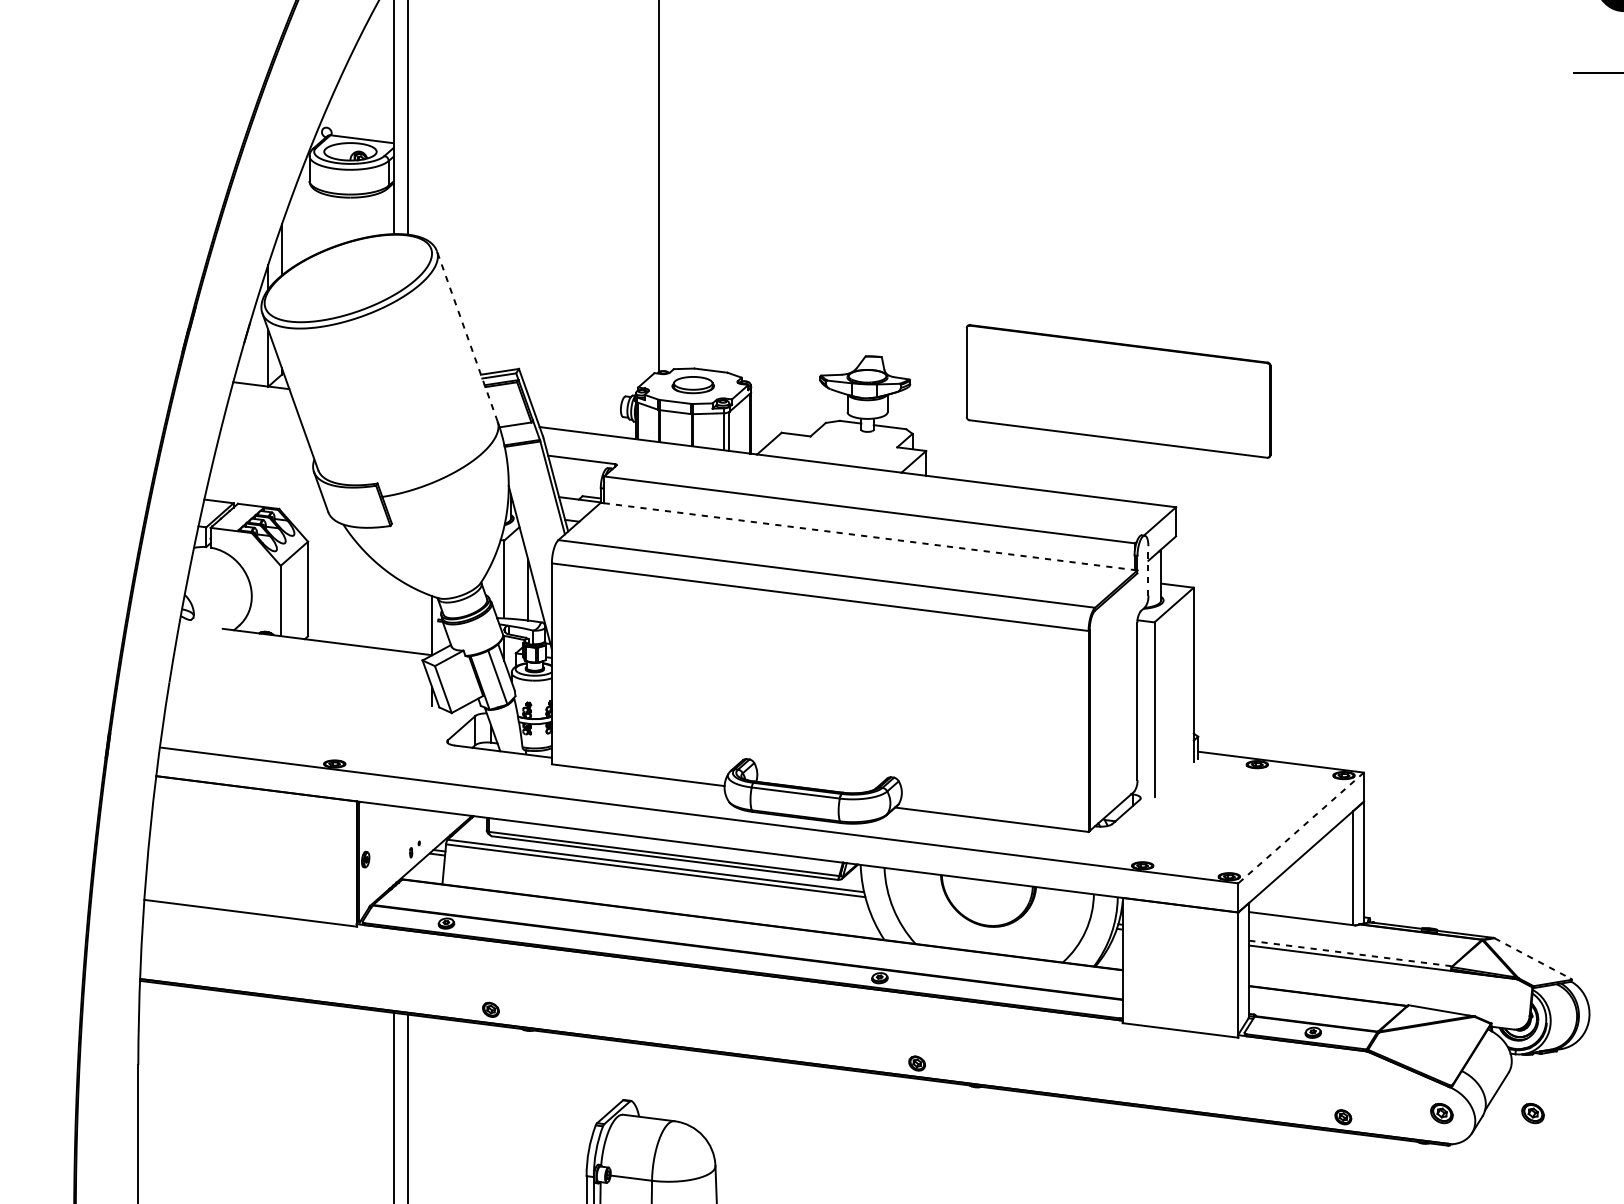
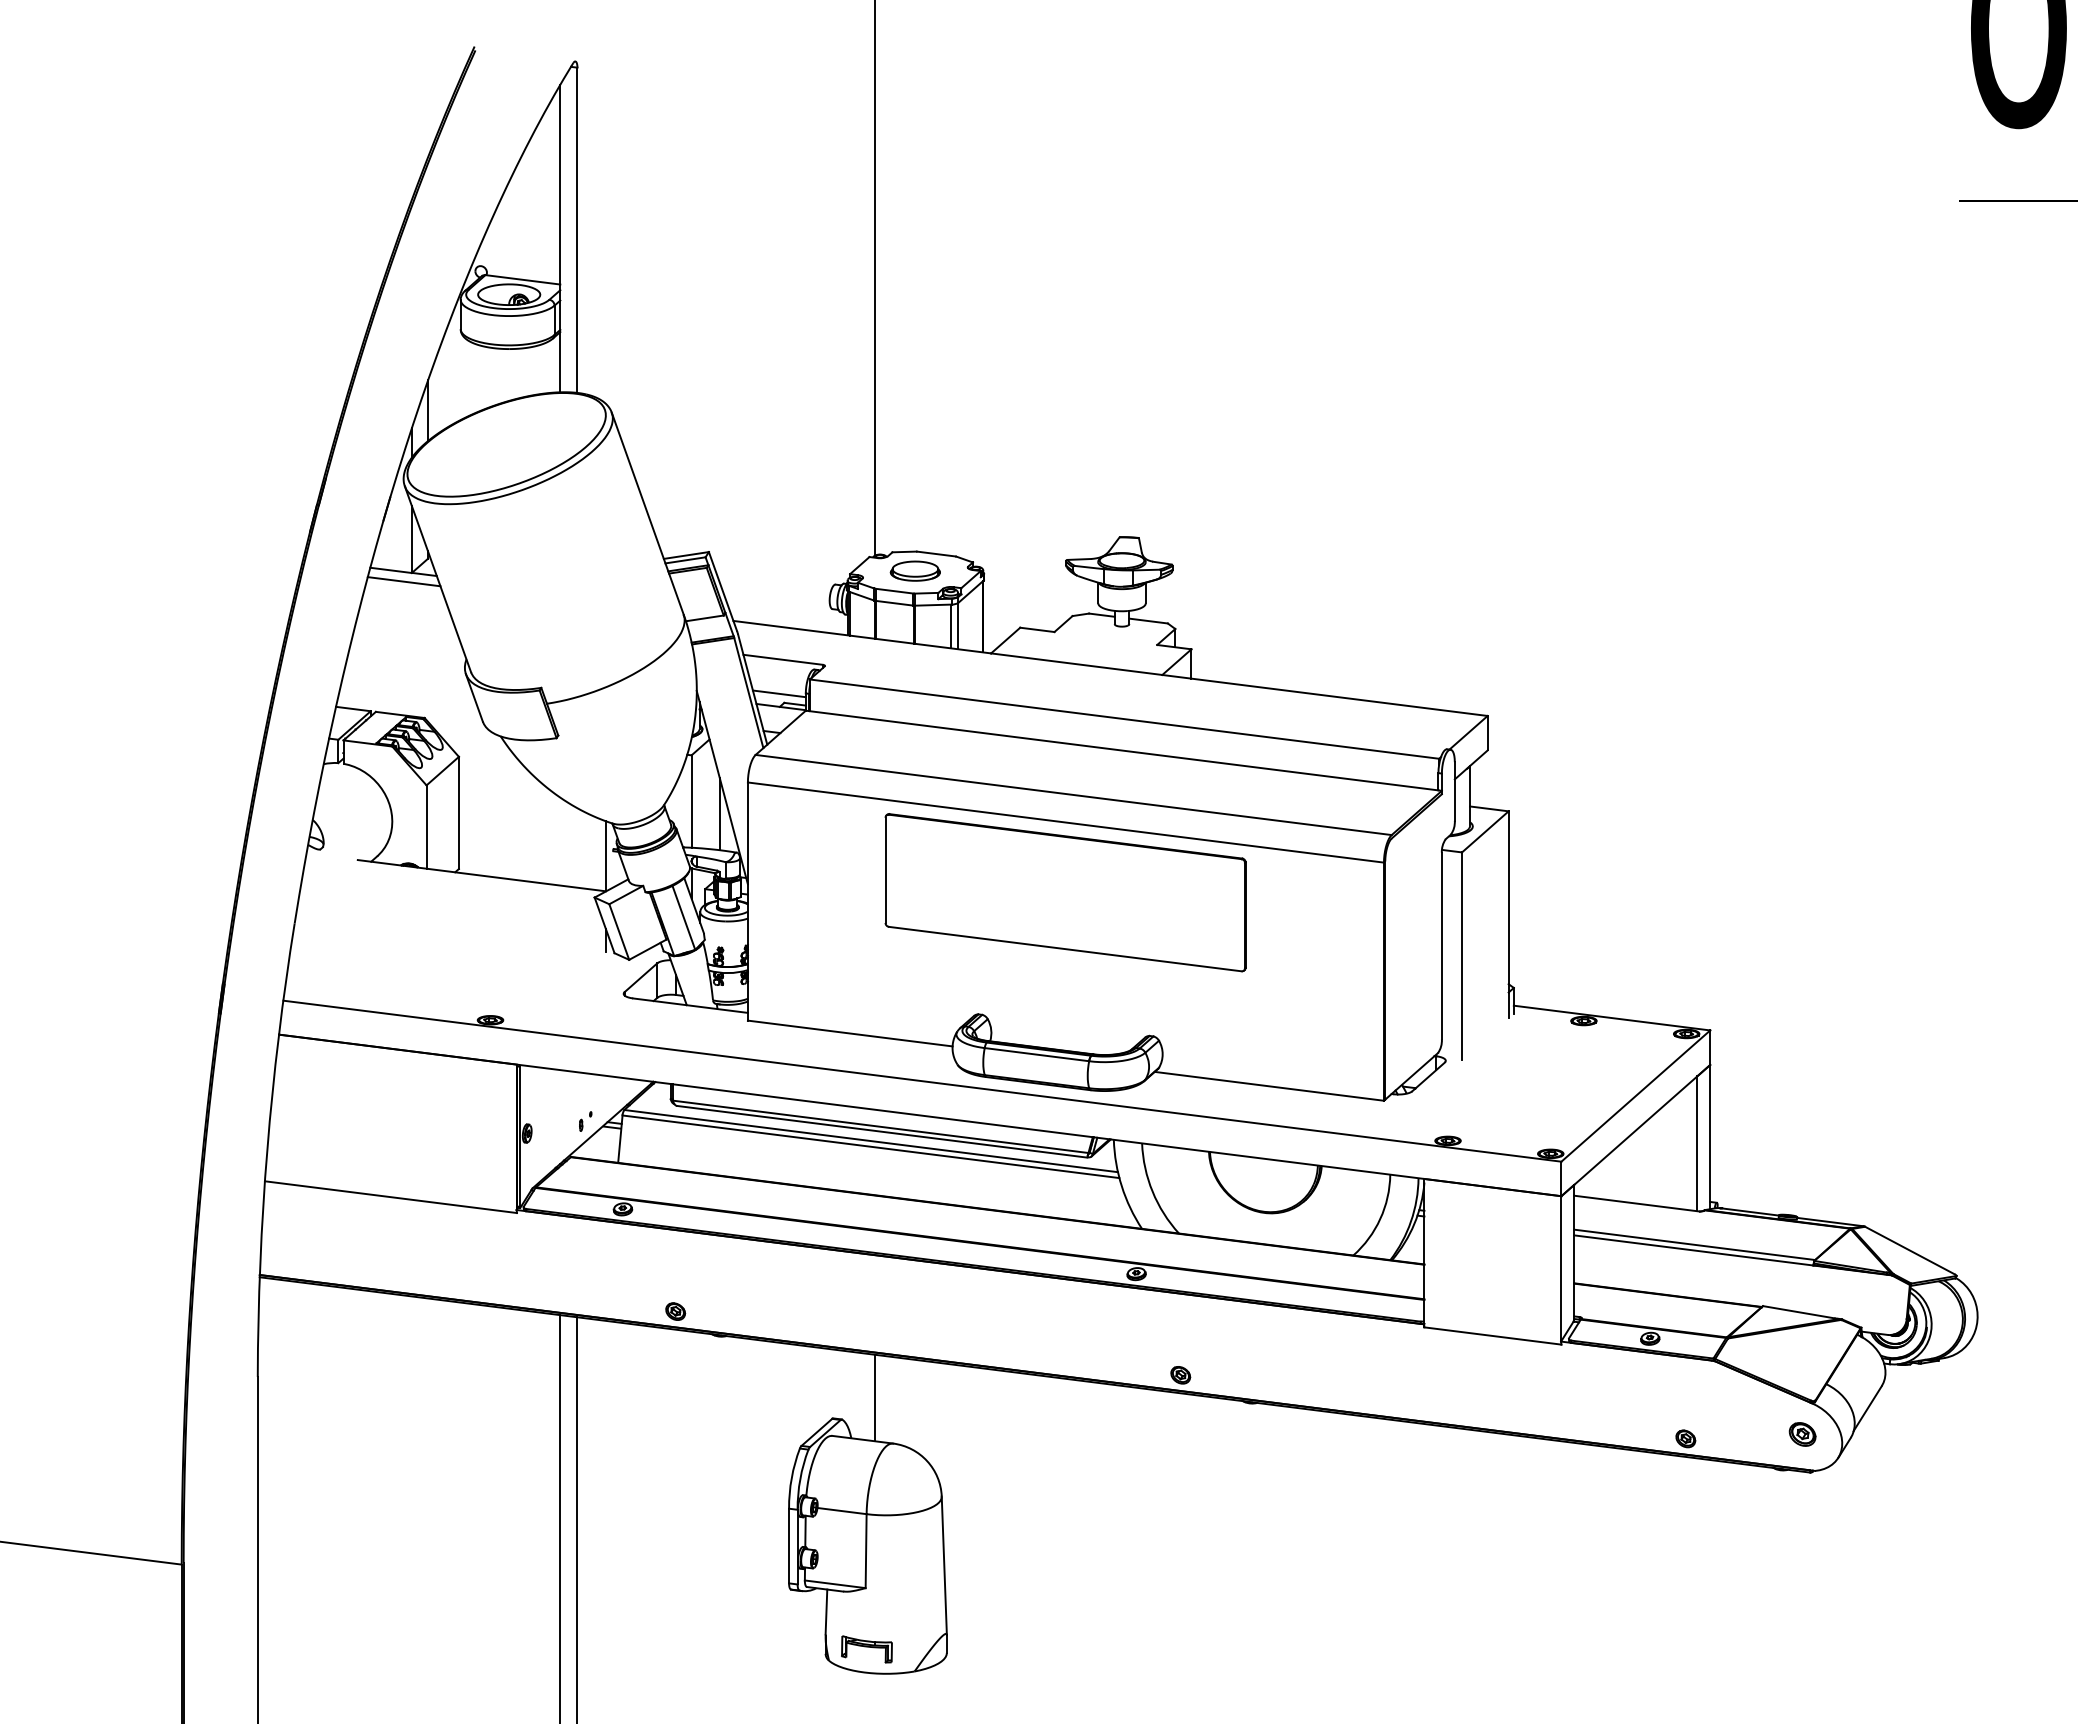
line: (467, 336) -> (647, 513), dashed -> solid
part: (1118, 391) -> (1065, 892), moved
line: (261, 393) -> (403, 581), added
line: (577, 488) -> (778, 693), added
line: (869, 536) -> (1124, 750), dashed -> solid
line: (1148, 570) -> (1454, 791), dashed -> solid
line: (1300, 828) -> (1635, 1096), dashed -> solid
line: (1351, 953) -> (1695, 1244), dashed -> solid
line: (1532, 958) -> (1909, 1250), dashed -> solid
line: (659, 1082) -> (875, 1397), added
part: (1532, 1113) -> (1910, 1434), removed

